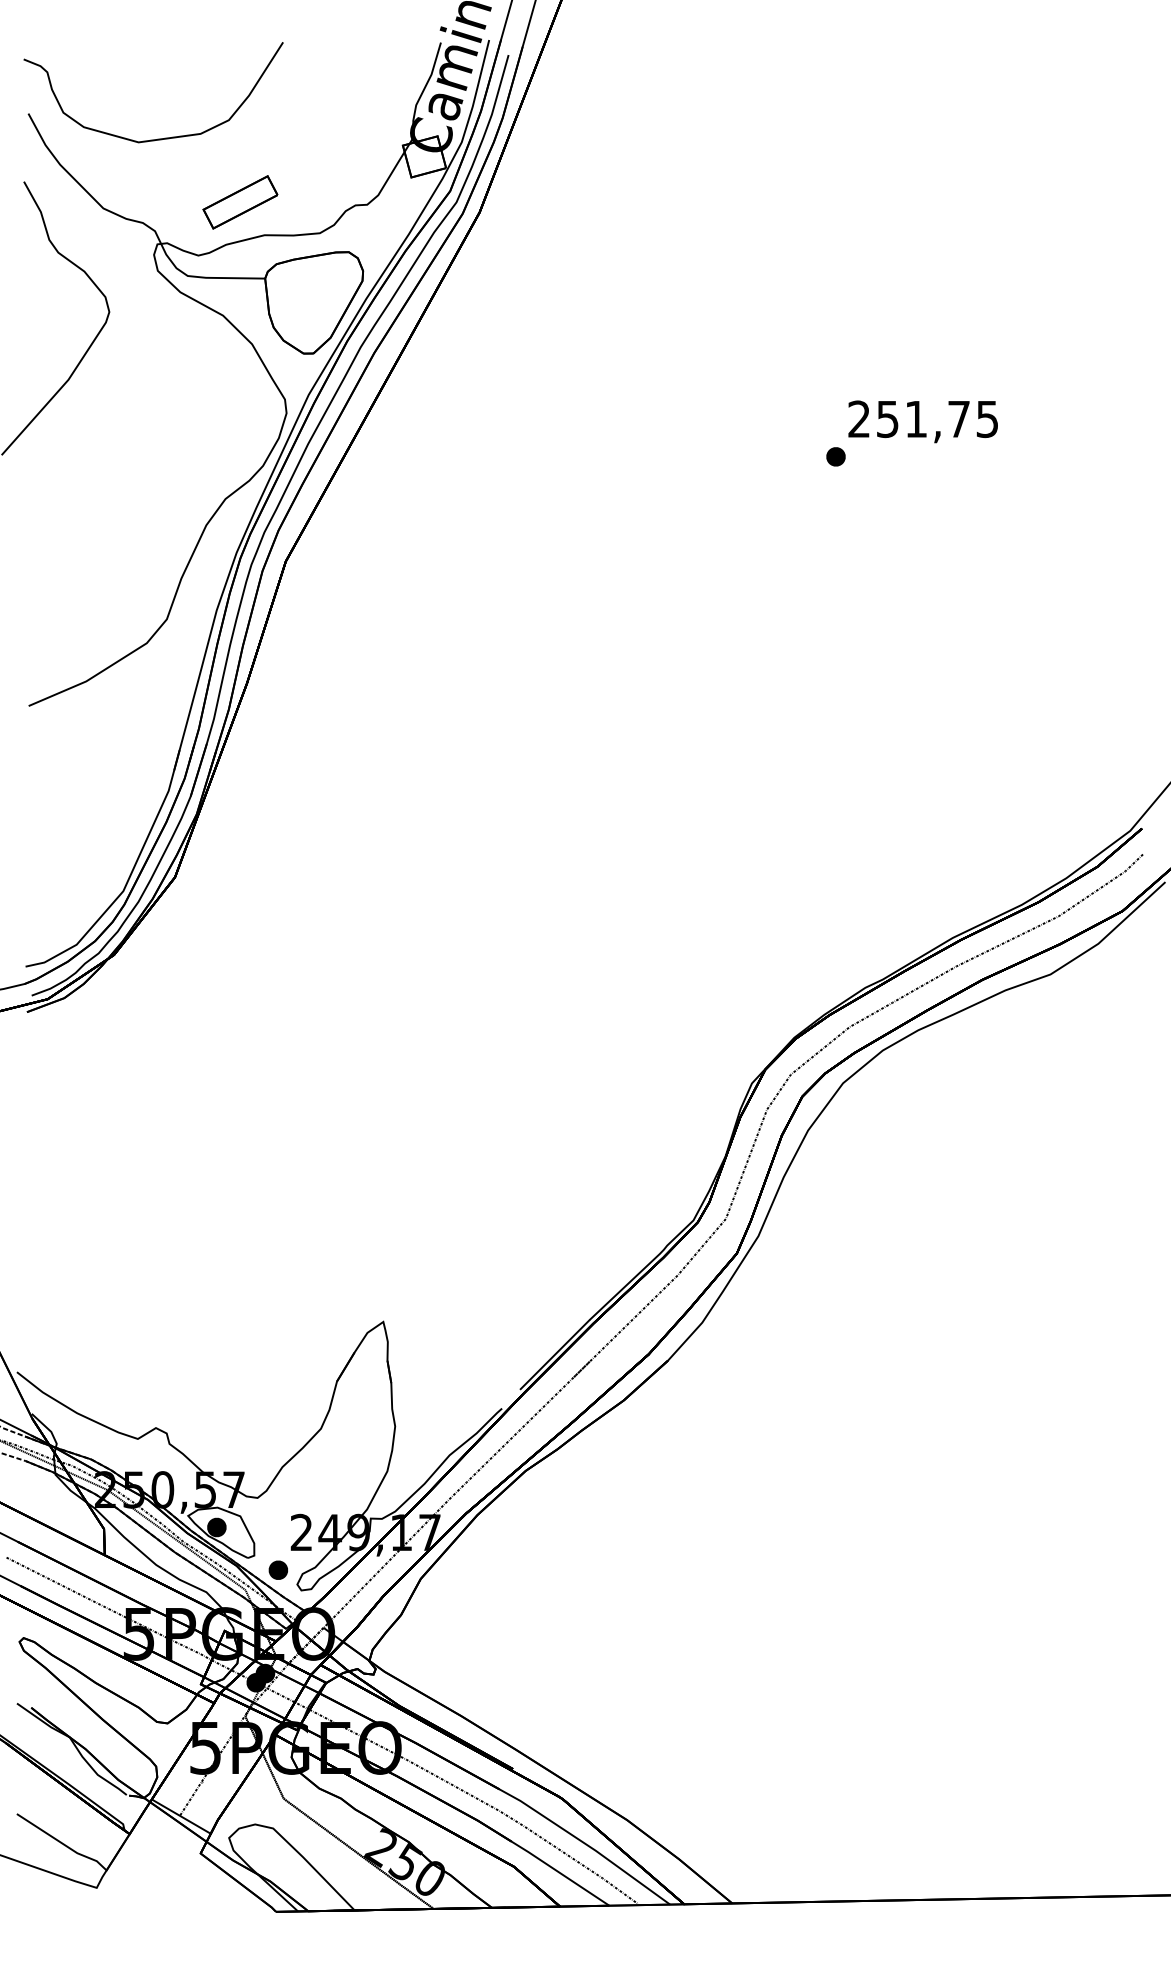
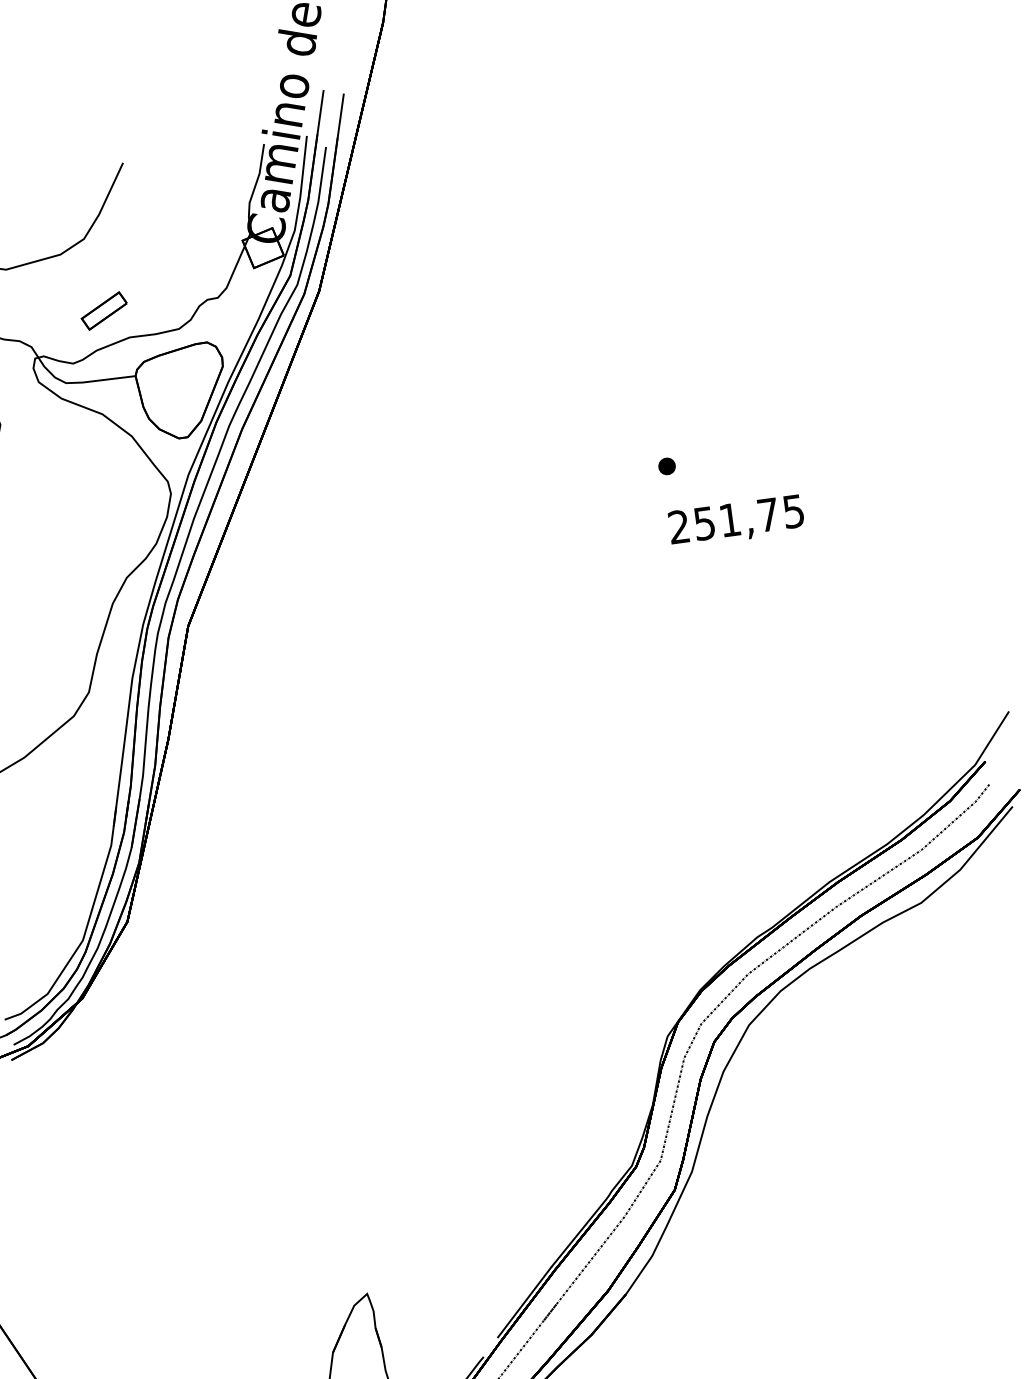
part: (240, 202) -> (104, 311), size x0.7
text: (922, 421) -> (735, 521), moved

